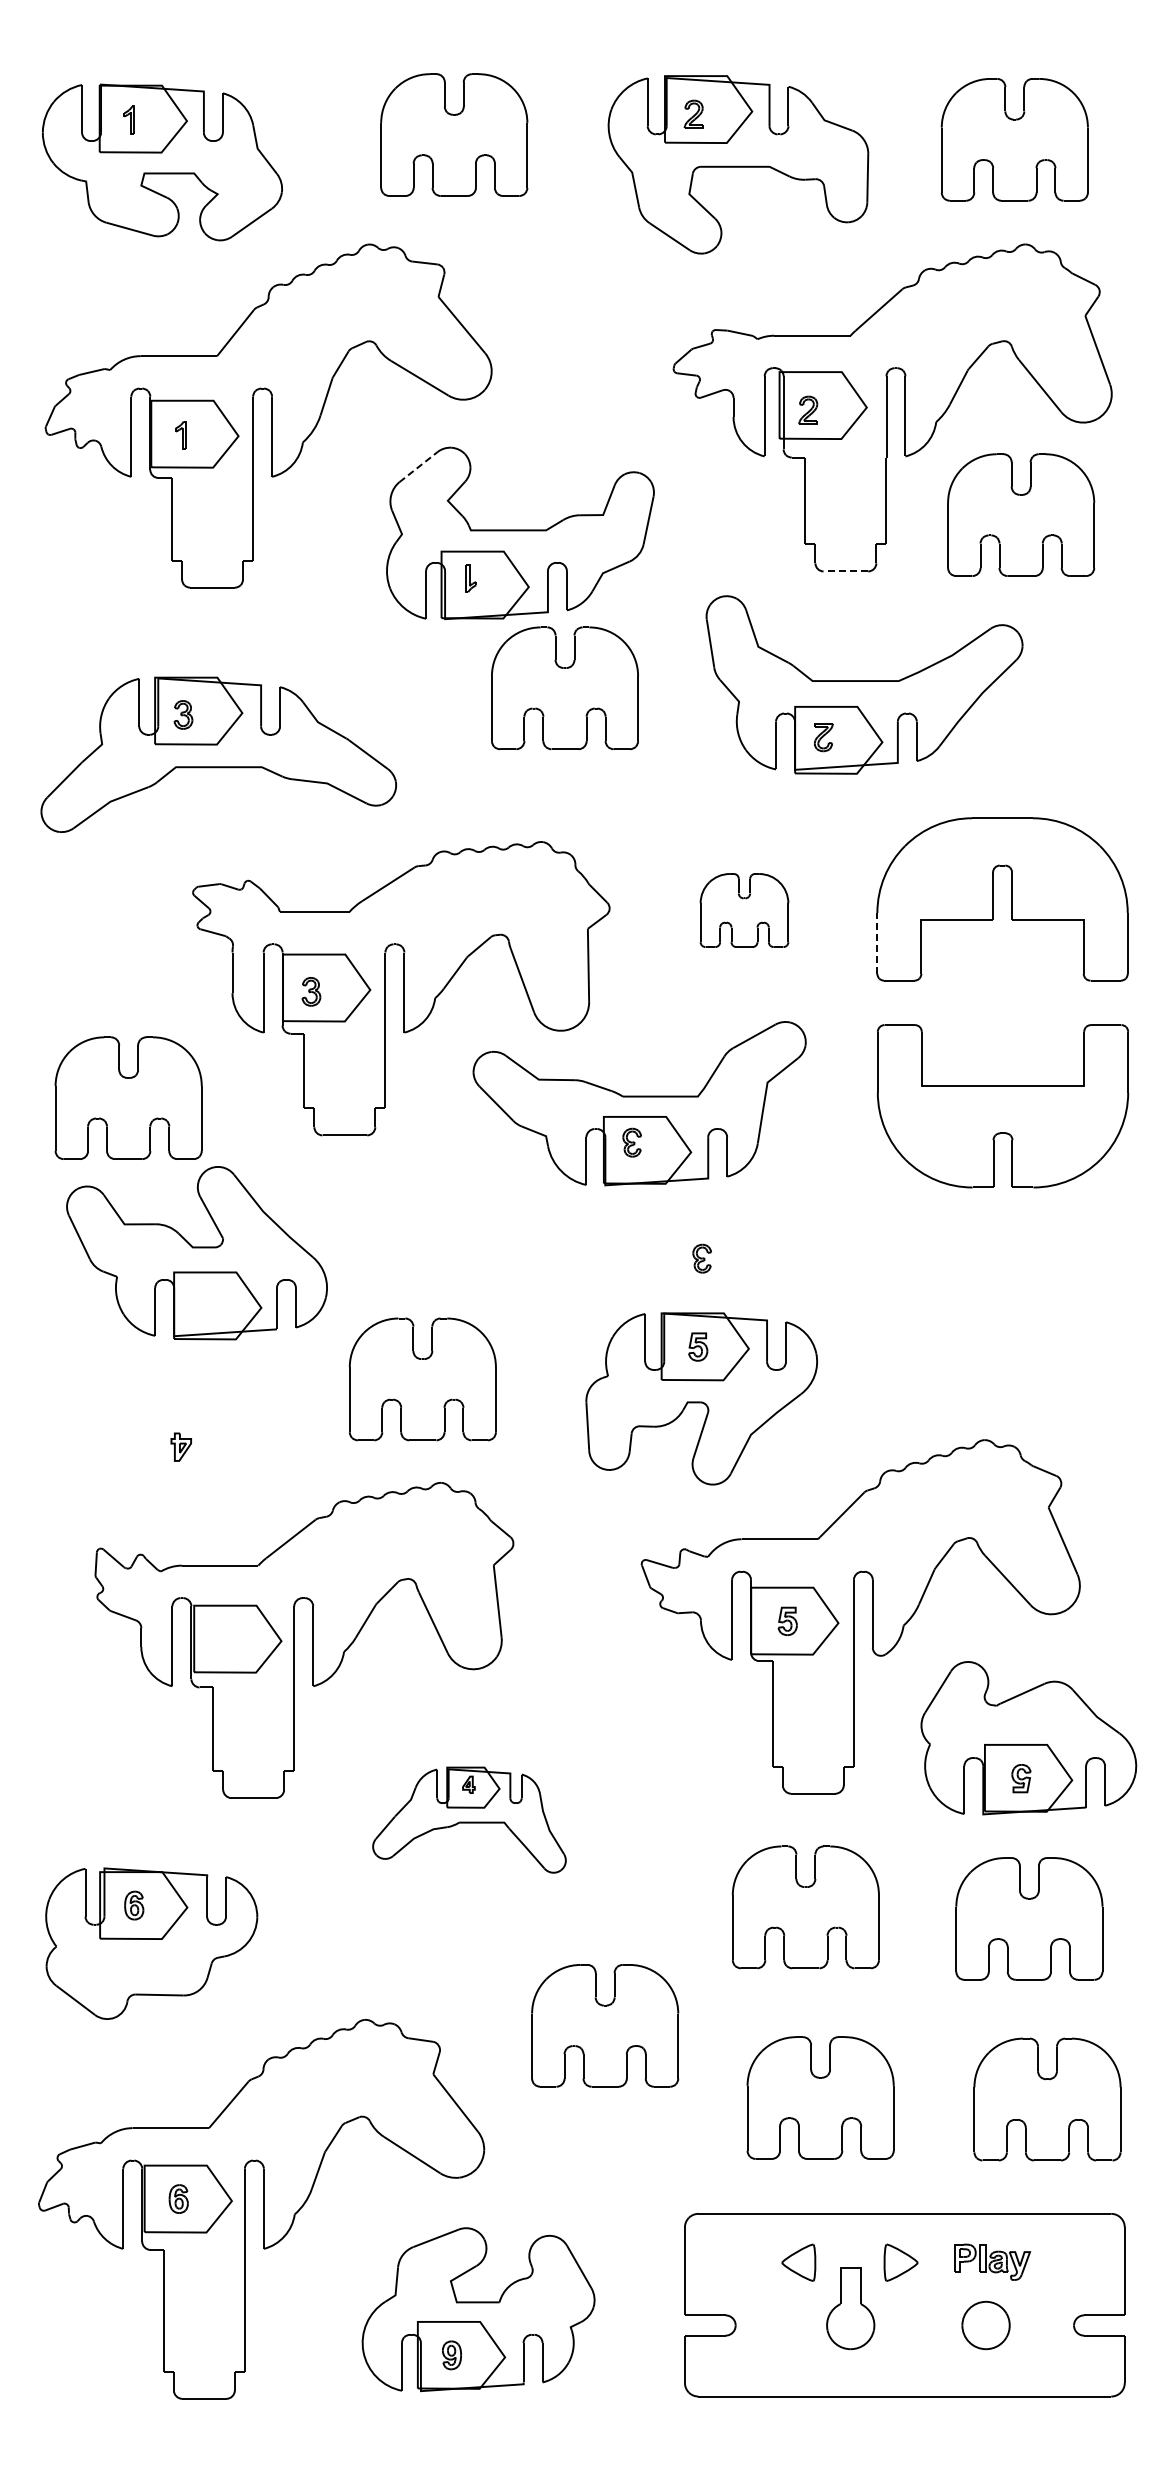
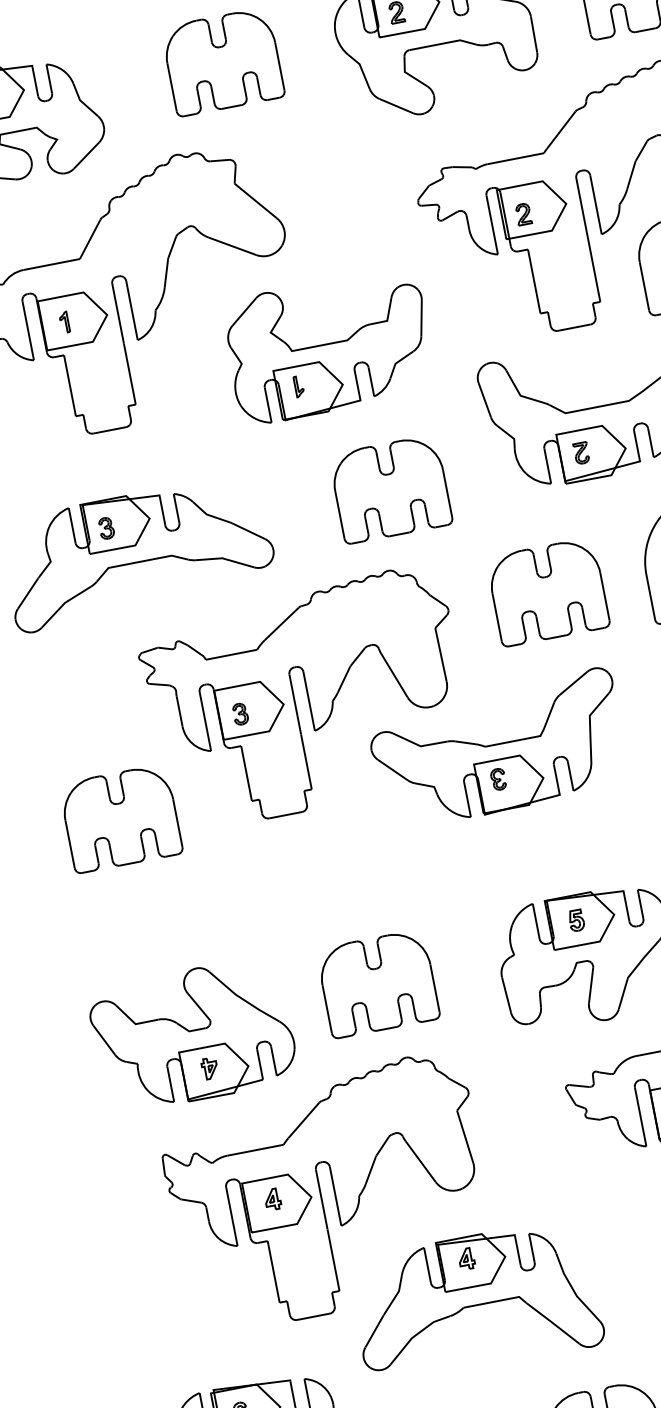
line: (418, 466) -> (244, 311), dashed -> solid
line: (845, 571) -> (574, 327), dashed -> solid
part: (564, 688) -> (390, 489), moved
part: (744, 910) -> (548, 592), size x1.67
line: (877, 942) -> (650, 596), dashed -> solid
part: (196, 1253) -> (192, 1035), moved
part: (701, 1258) -> (566, 854), removed
part: (230, 1634) -> (272, 1199), added
part: (469, 1819) -> (475, 1301), size x1.67

